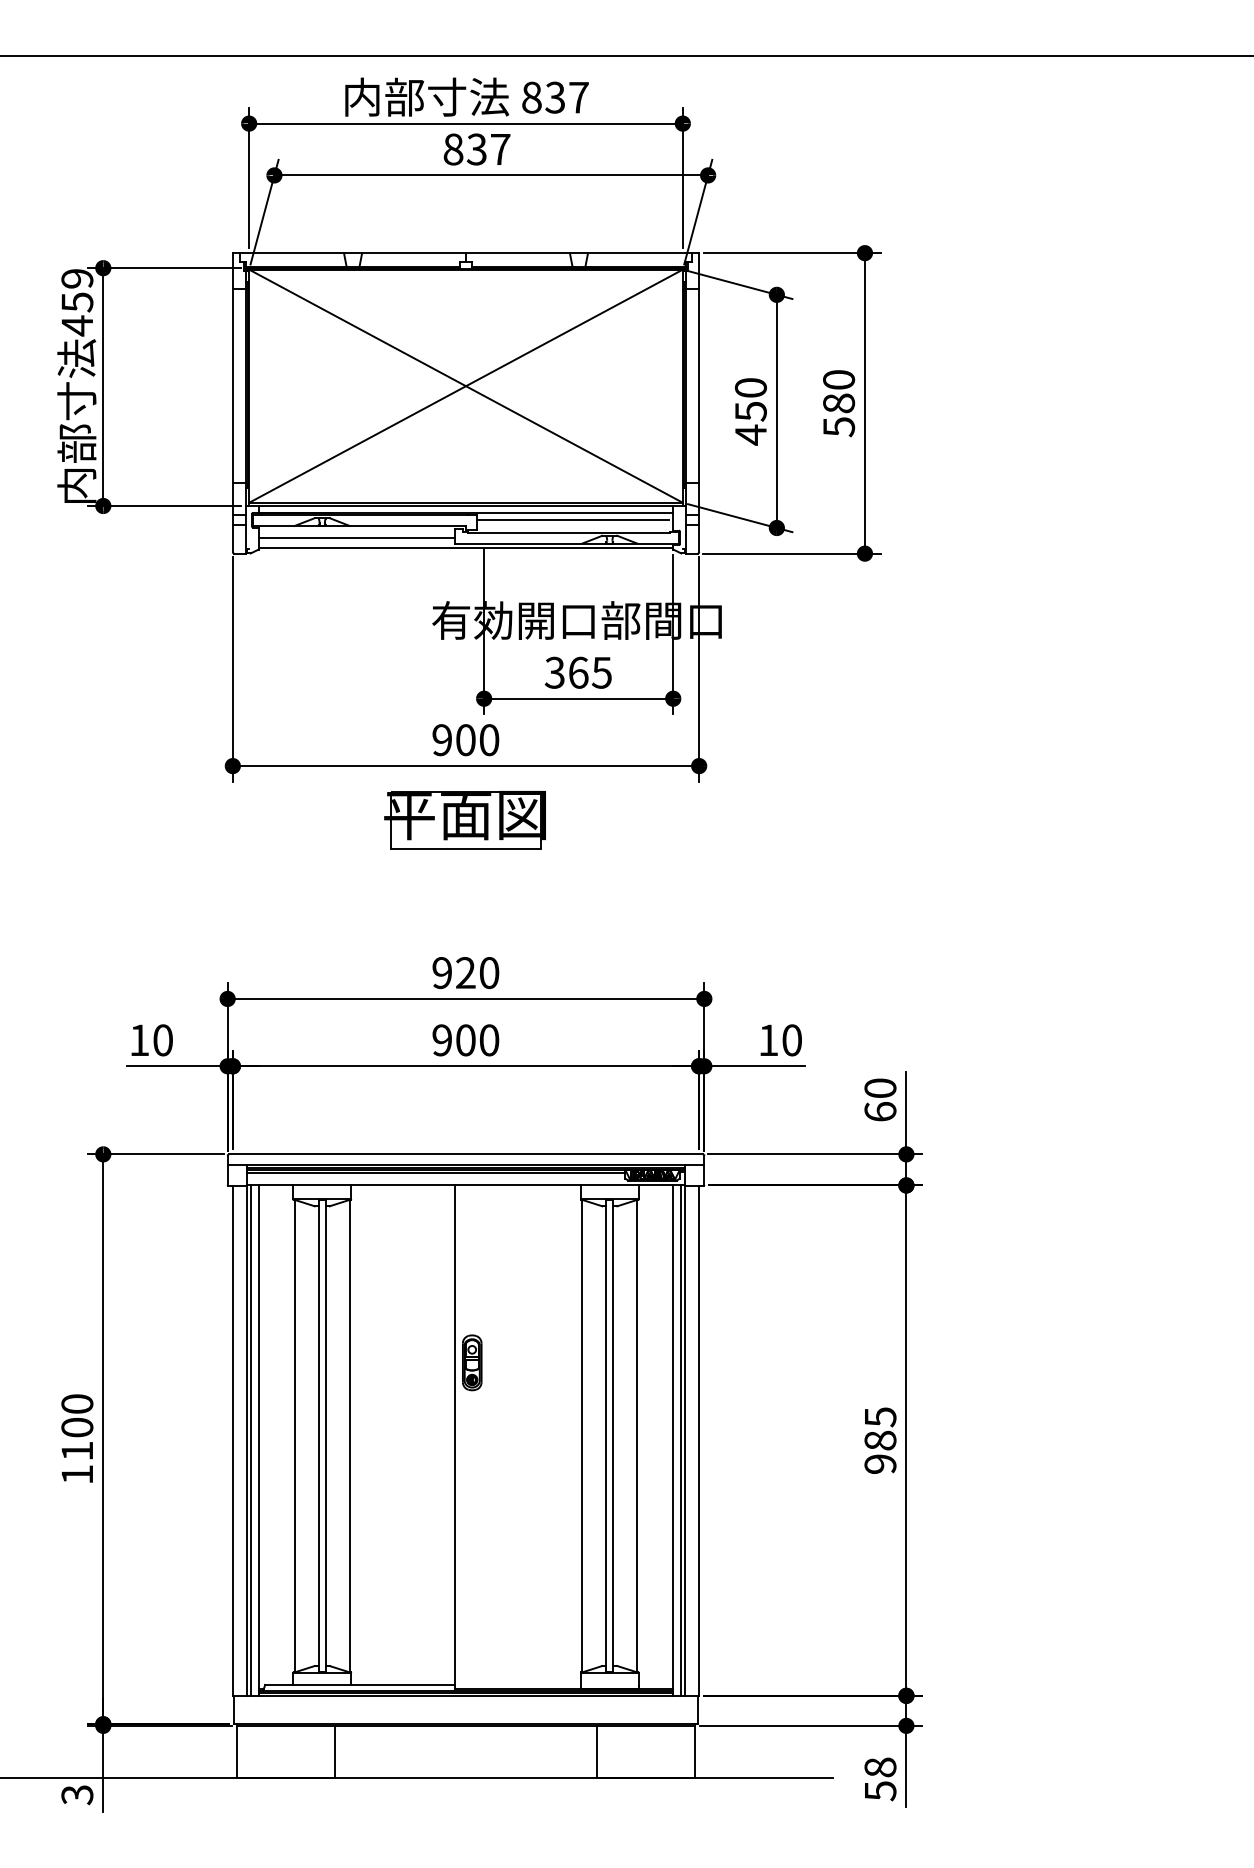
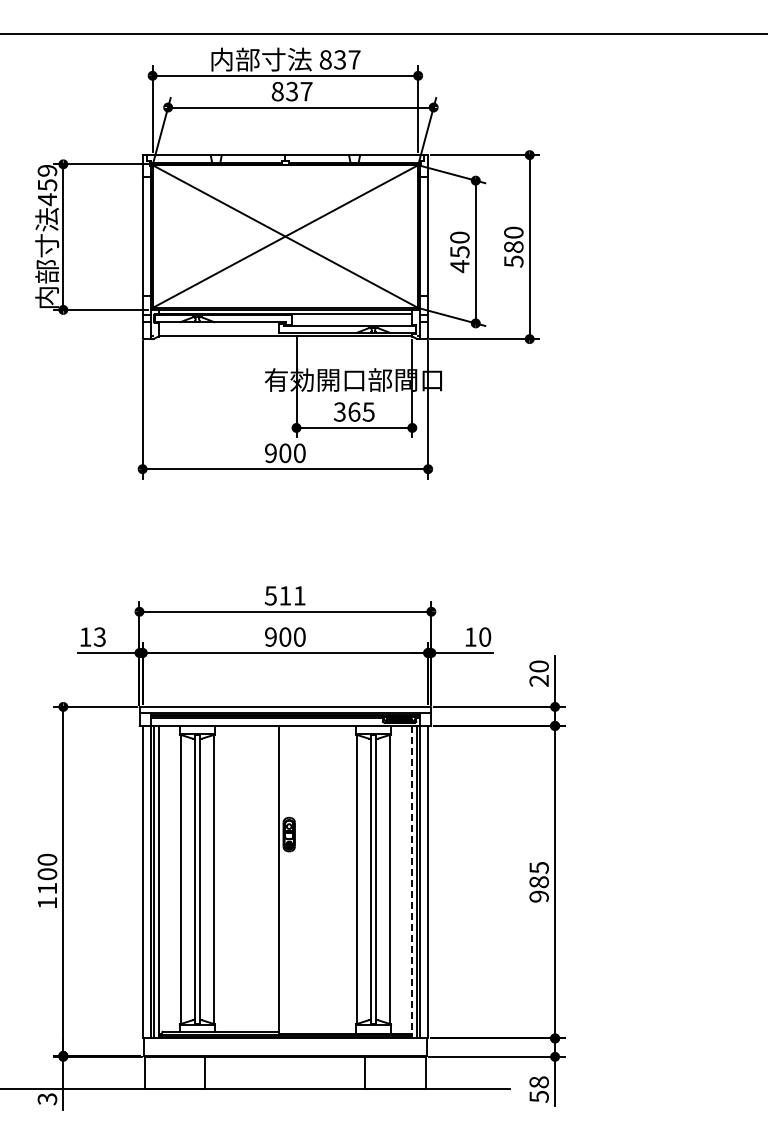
line: (572, 519) -> (350, 318), removed
line: (356, 537) -> (218, 329), removed
part: (464, 820) -> (284, 502), removed
text: (464, 972) -> (284, 595), 920 -> 511
text: (162, 1039) -> (99, 636), 10 -> 13
text: (879, 1111) -> (538, 680), 60 -> 20
line: (673, 1441) -> (412, 882), solid -> dashed

